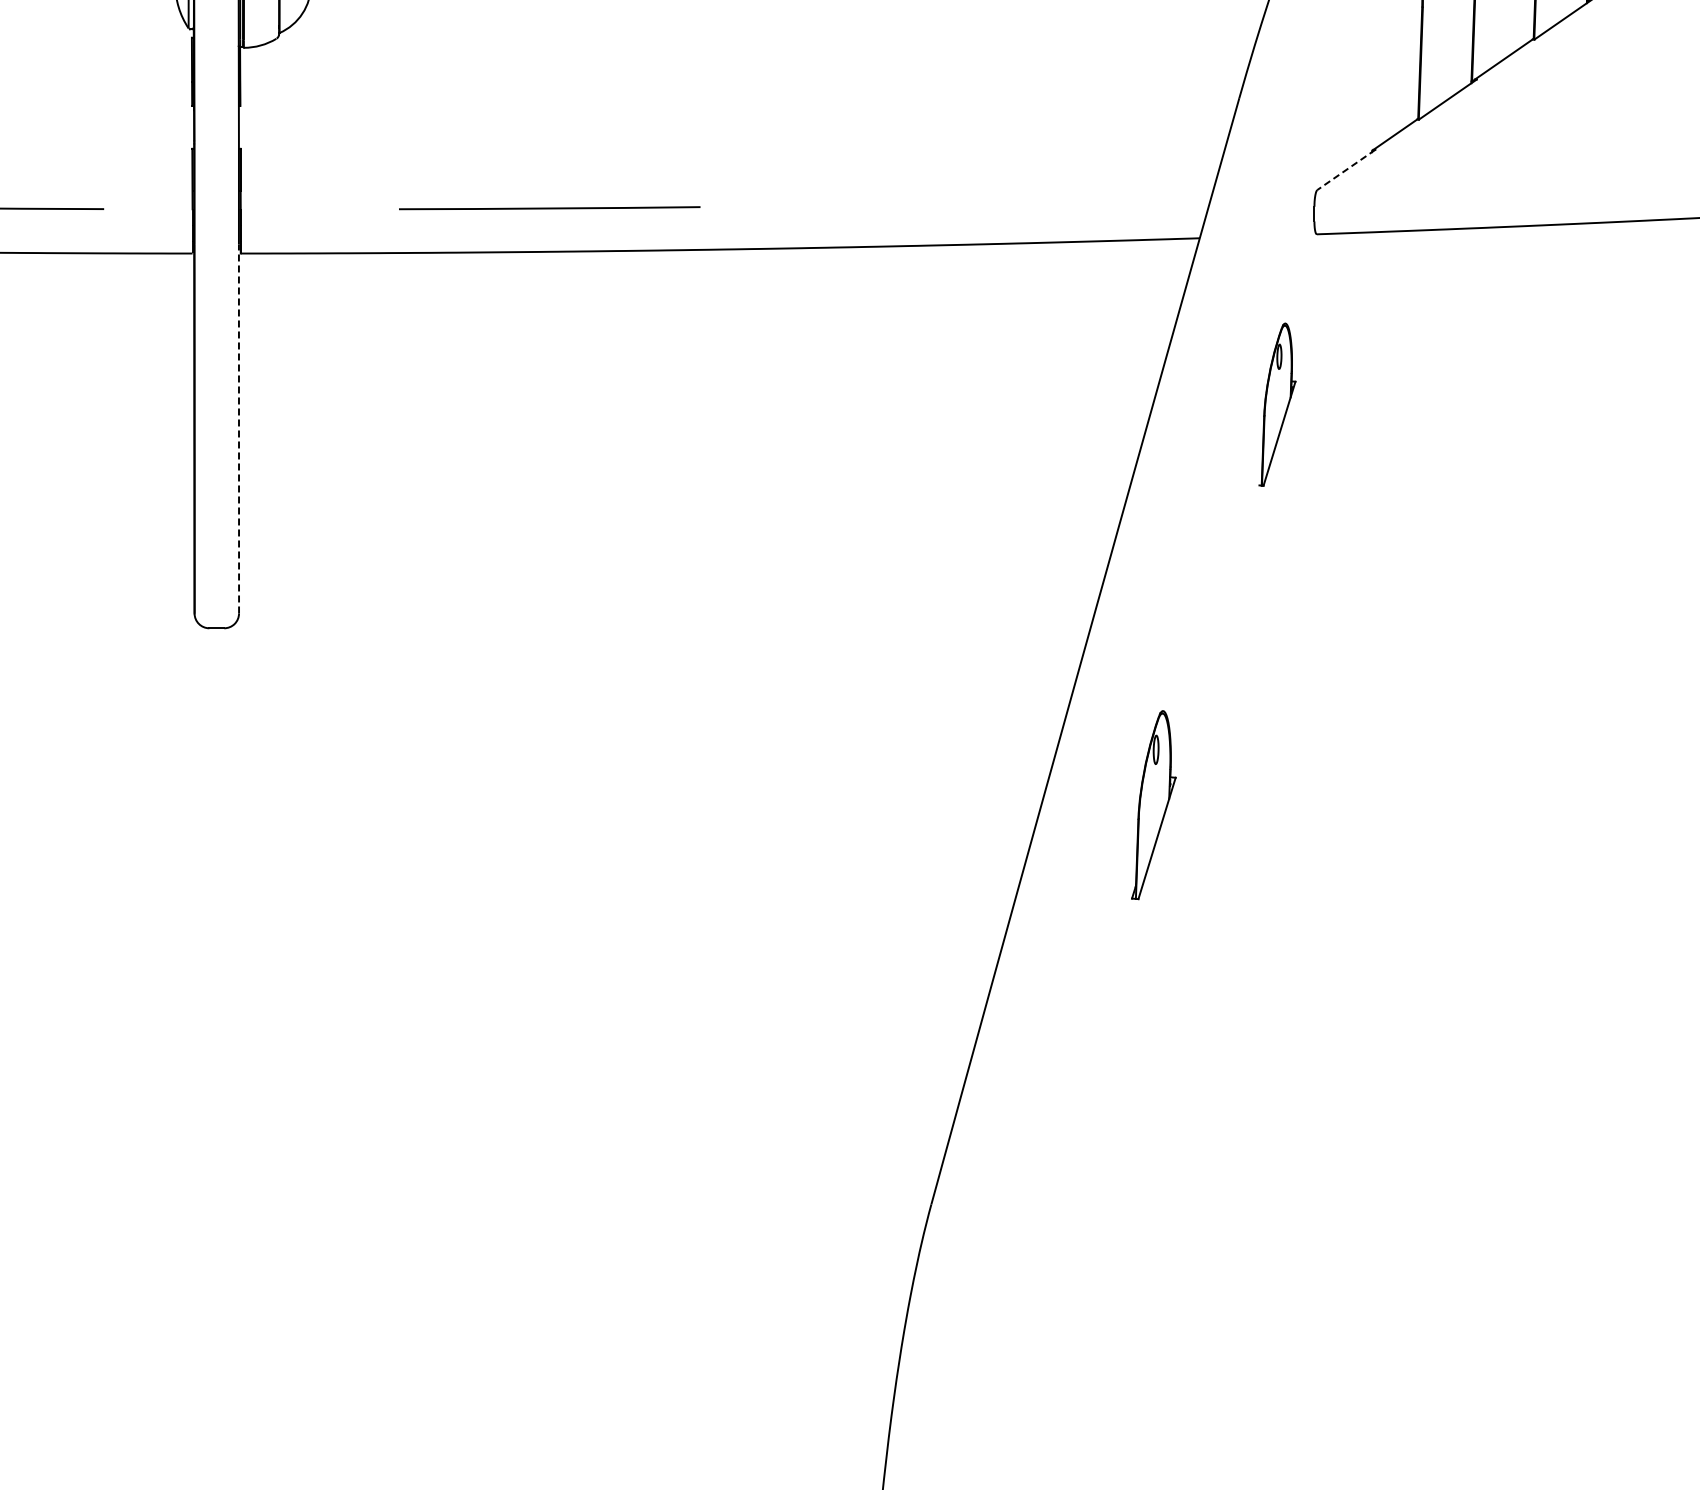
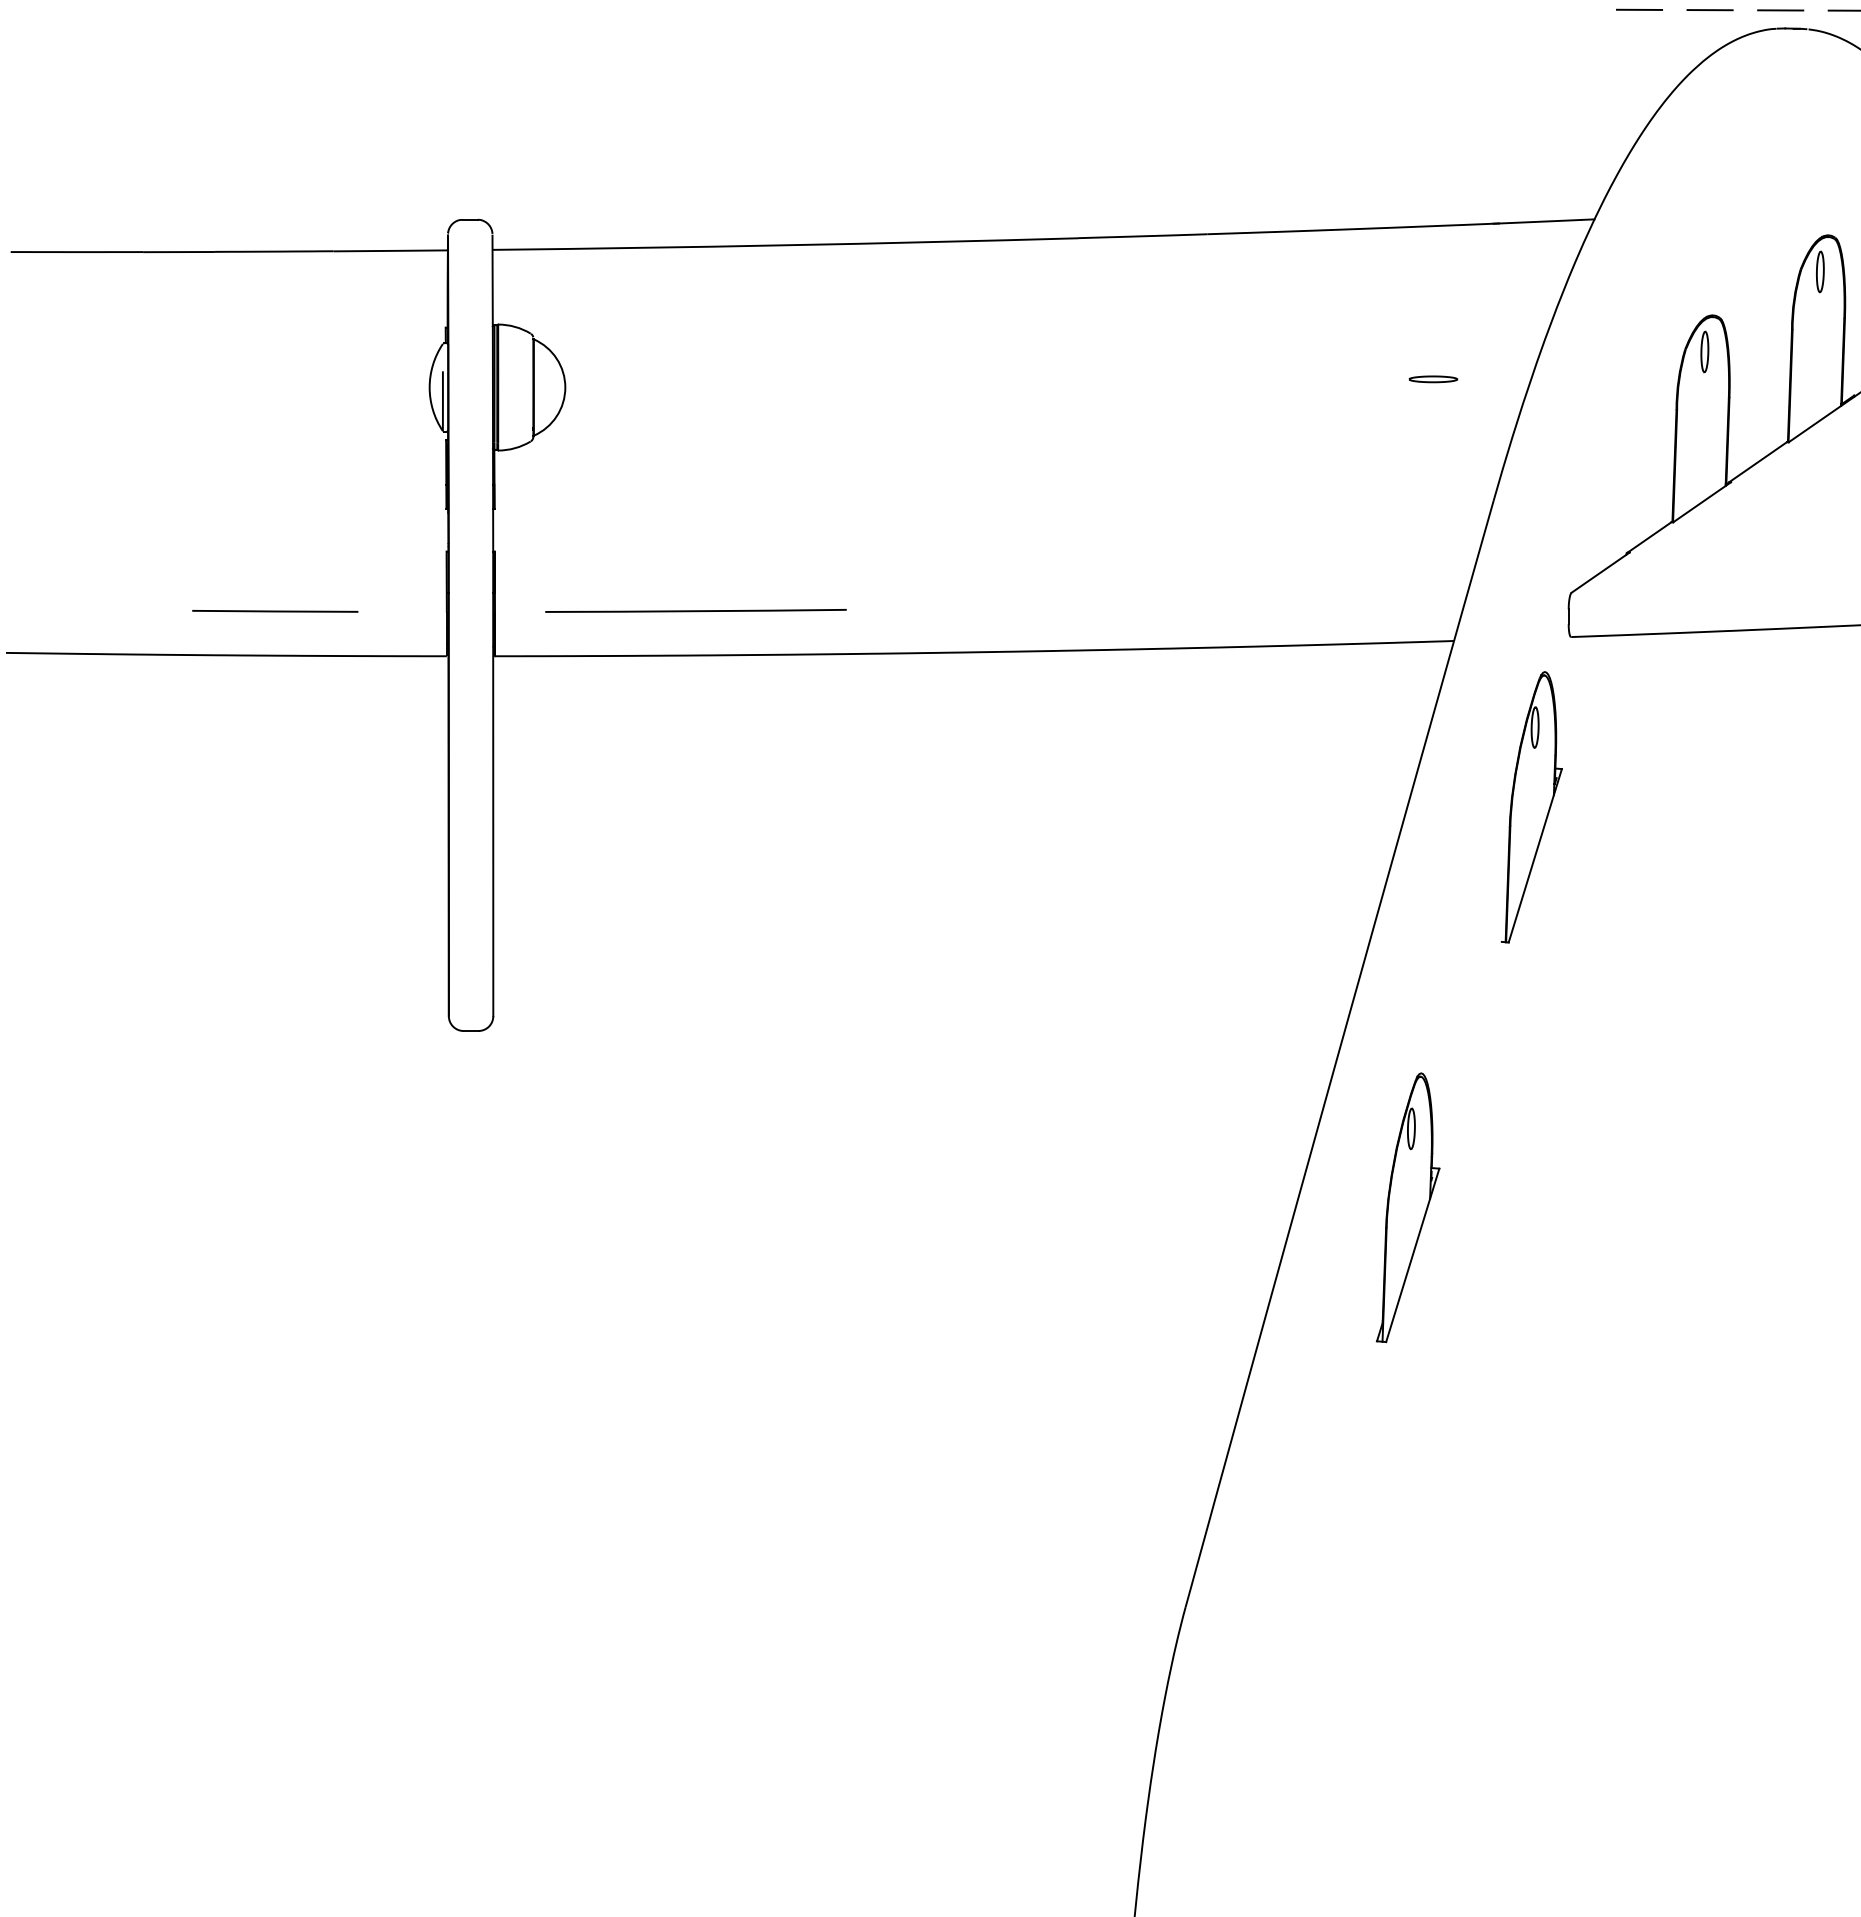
line: (1346, 169) -> (1600, 572), dashed -> solid
line: (549, 207) -> (695, 610), moved
part: (1277, 404) -> (1531, 807), size x1.67
line: (239, 428) -> (493, 831), dashed -> solid
part: (1153, 804) -> (1407, 1207), size x1.43

